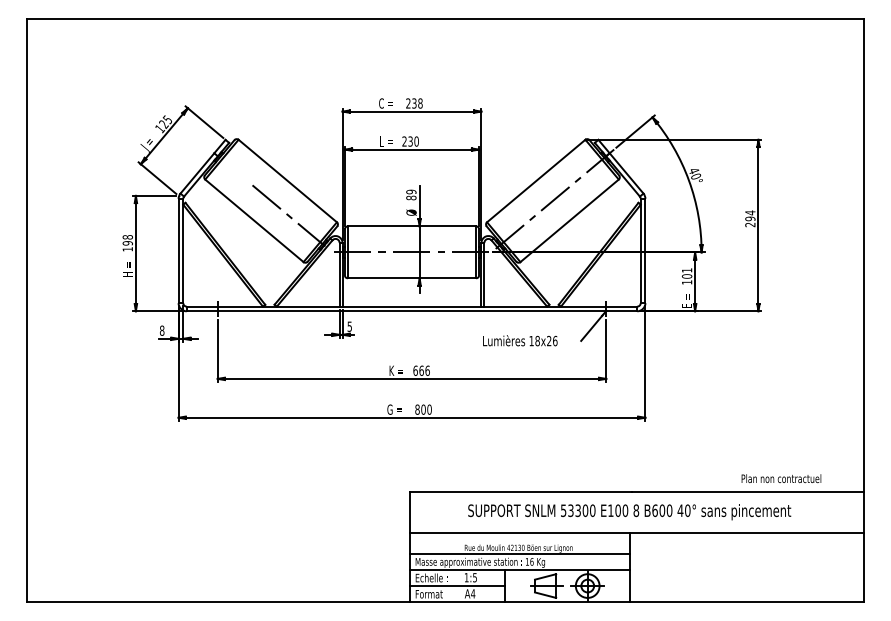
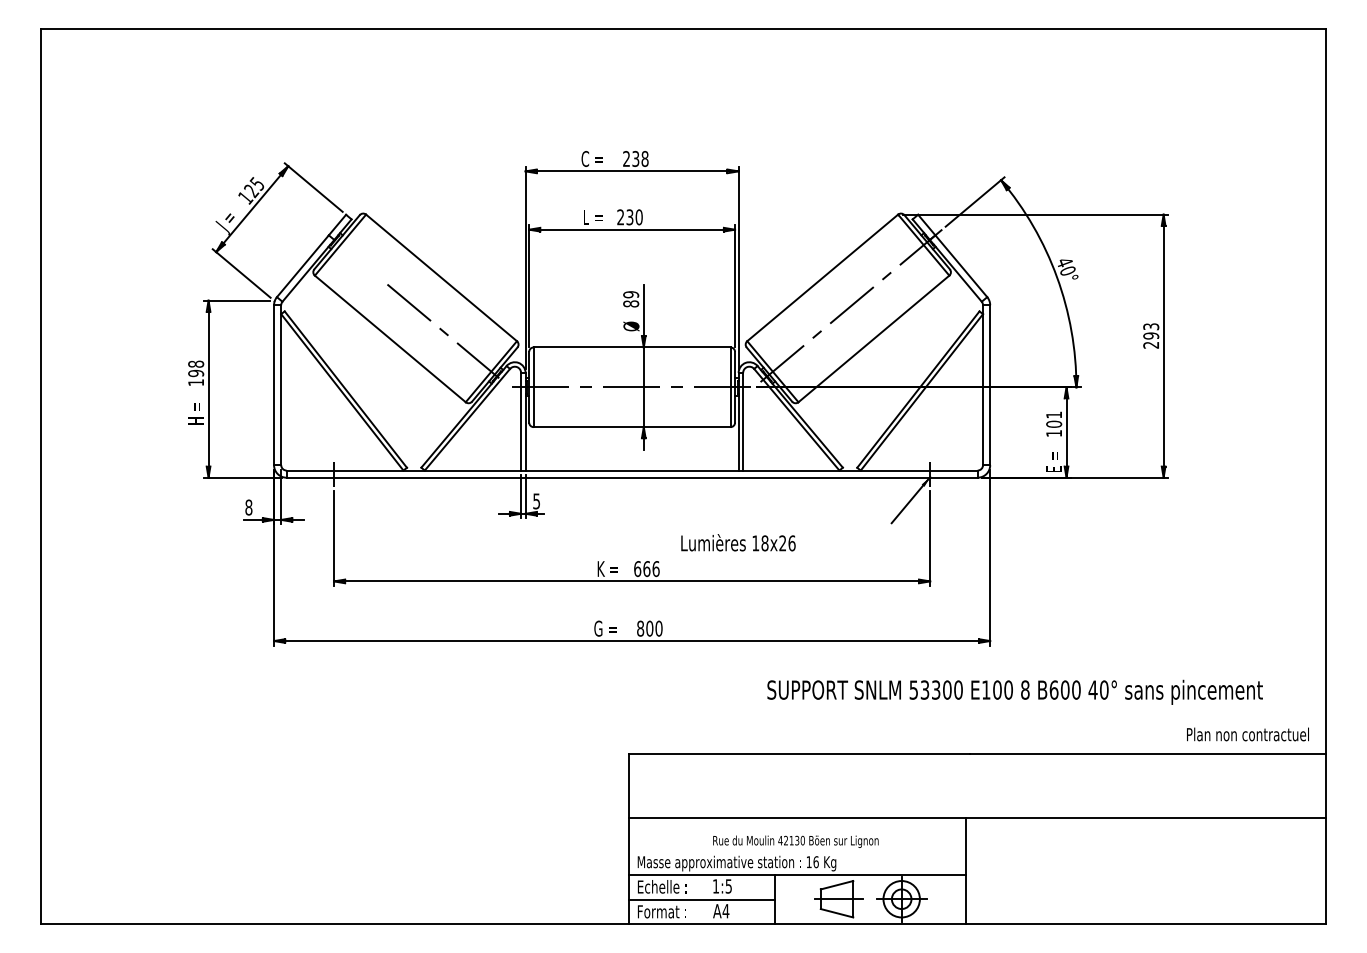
text: (750, 212) -> (1151, 326), 294 -> 293
text: (520, 340) -> (738, 542), moved
text: (781, 478) -> (1248, 734), moved
text: (629, 512) -> (1014, 692), moved
line: (519, 554) -> (797, 850), removed

